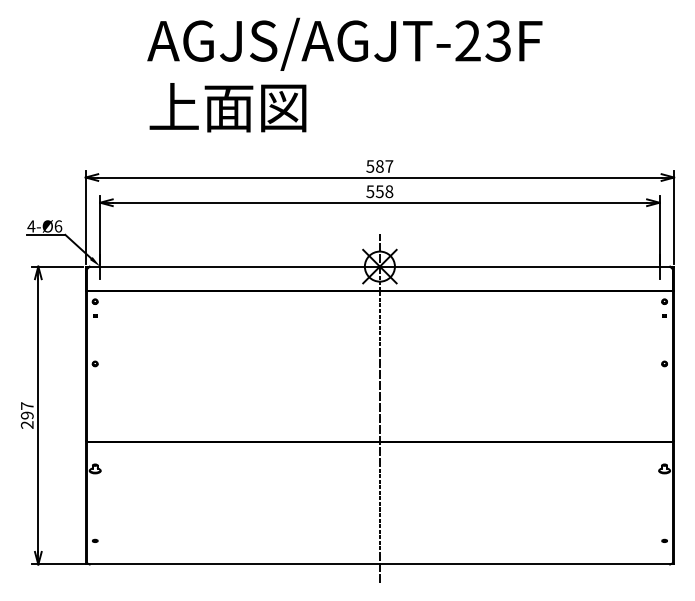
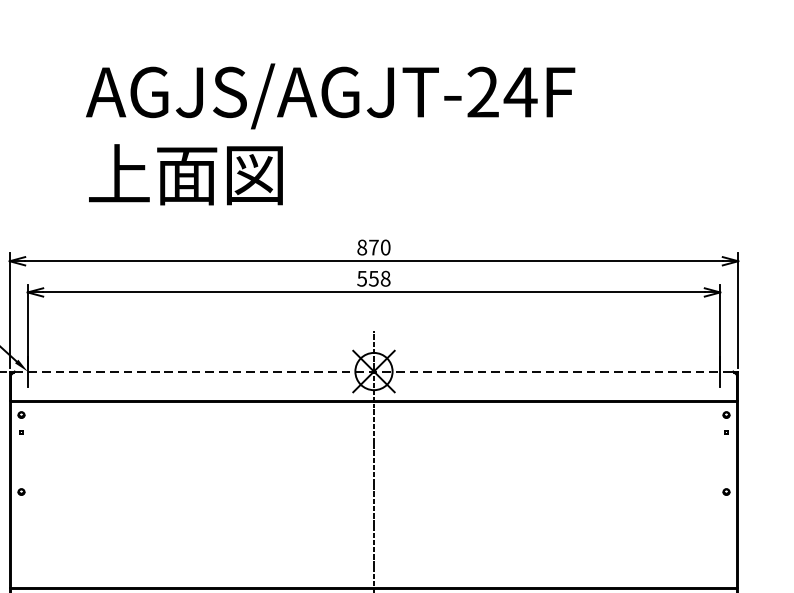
text: (498, 40) -> (520, 91), AGJS/AGJT-23F -> AGJS/AGJT-24F
text: (379, 166) -> (373, 247), 587 -> 870
line: (380, 266) -> (374, 371), solid -> dashed

